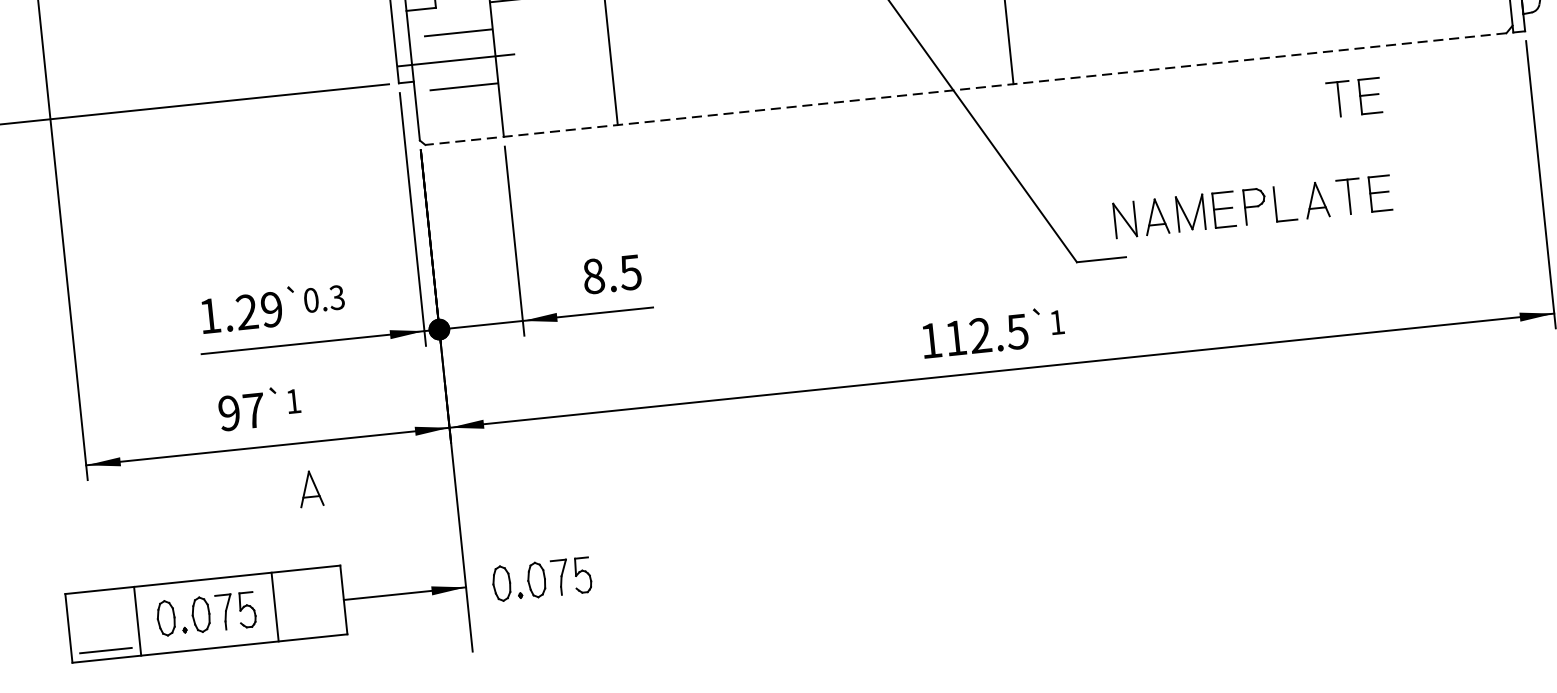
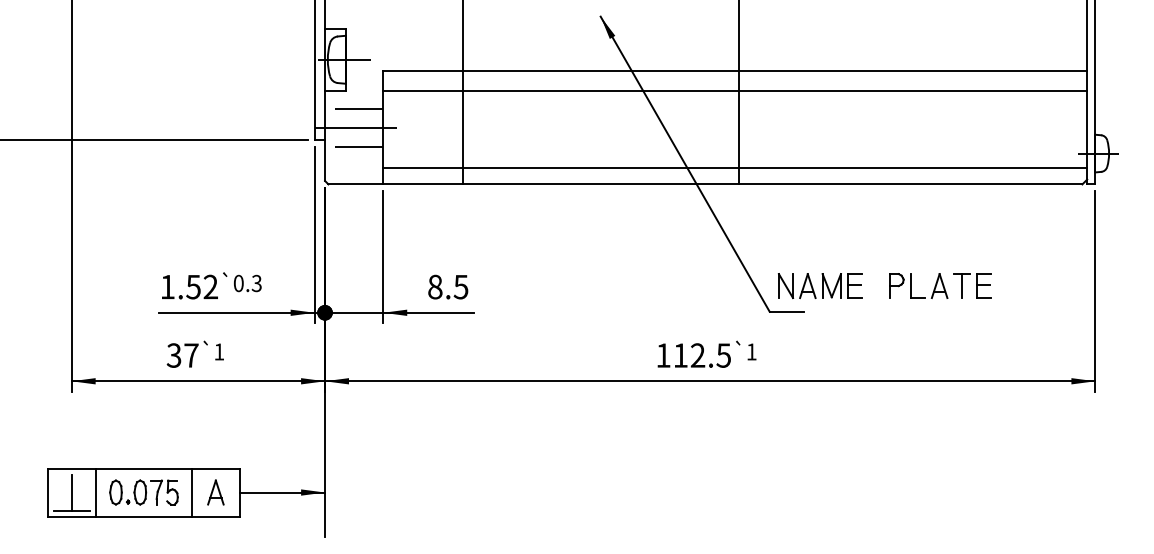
line: (1006, 61) -> (735, 168), added
line: (965, 89) -> (705, 184), dashed -> solid
part: (1353, 96) -> (972, 217), removed
part: (1174, 215) -> (820, 286), moved
text: (258, 310) -> (201, 286), 1.29 -> 1.52
text: (228, 413) -> (173, 355), 97 -> 37
part: (310, 488) -> (215, 492), moved
part: (541, 579) -> (377, 492), removed
line: (103, 624) -> (72, 492), added

